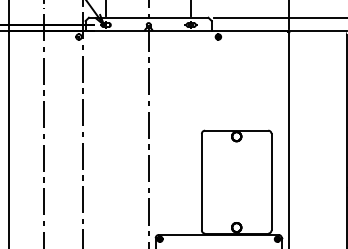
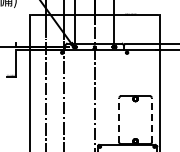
line: (202, 180) -> (119, 119), solid -> dashed
line: (270, 180) -> (151, 119), solid -> dashed

